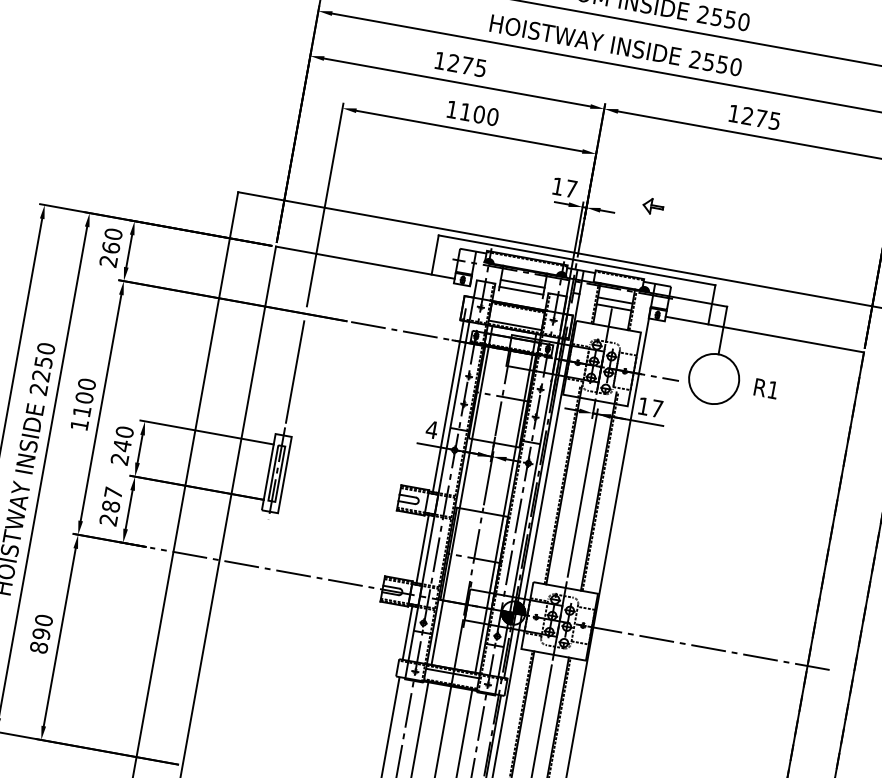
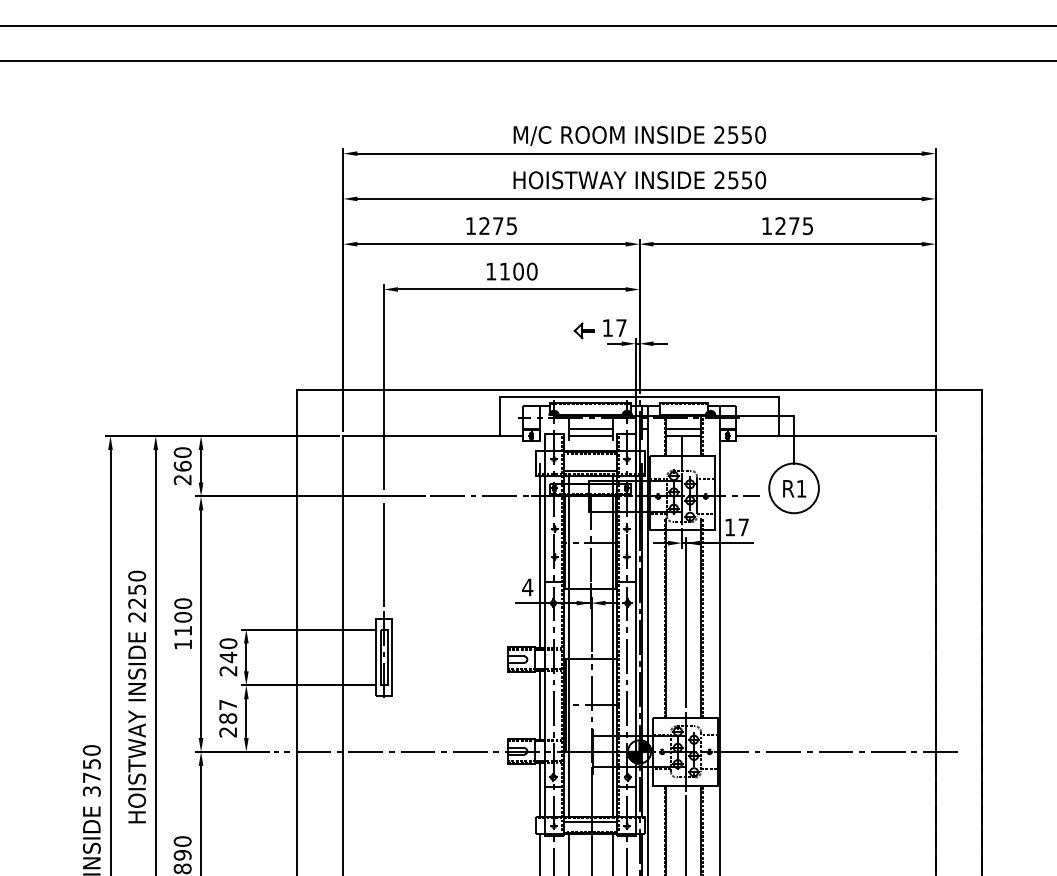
part: (652, 206) -> (583, 330), moved
text: (766, 388) -> (794, 488), moved

